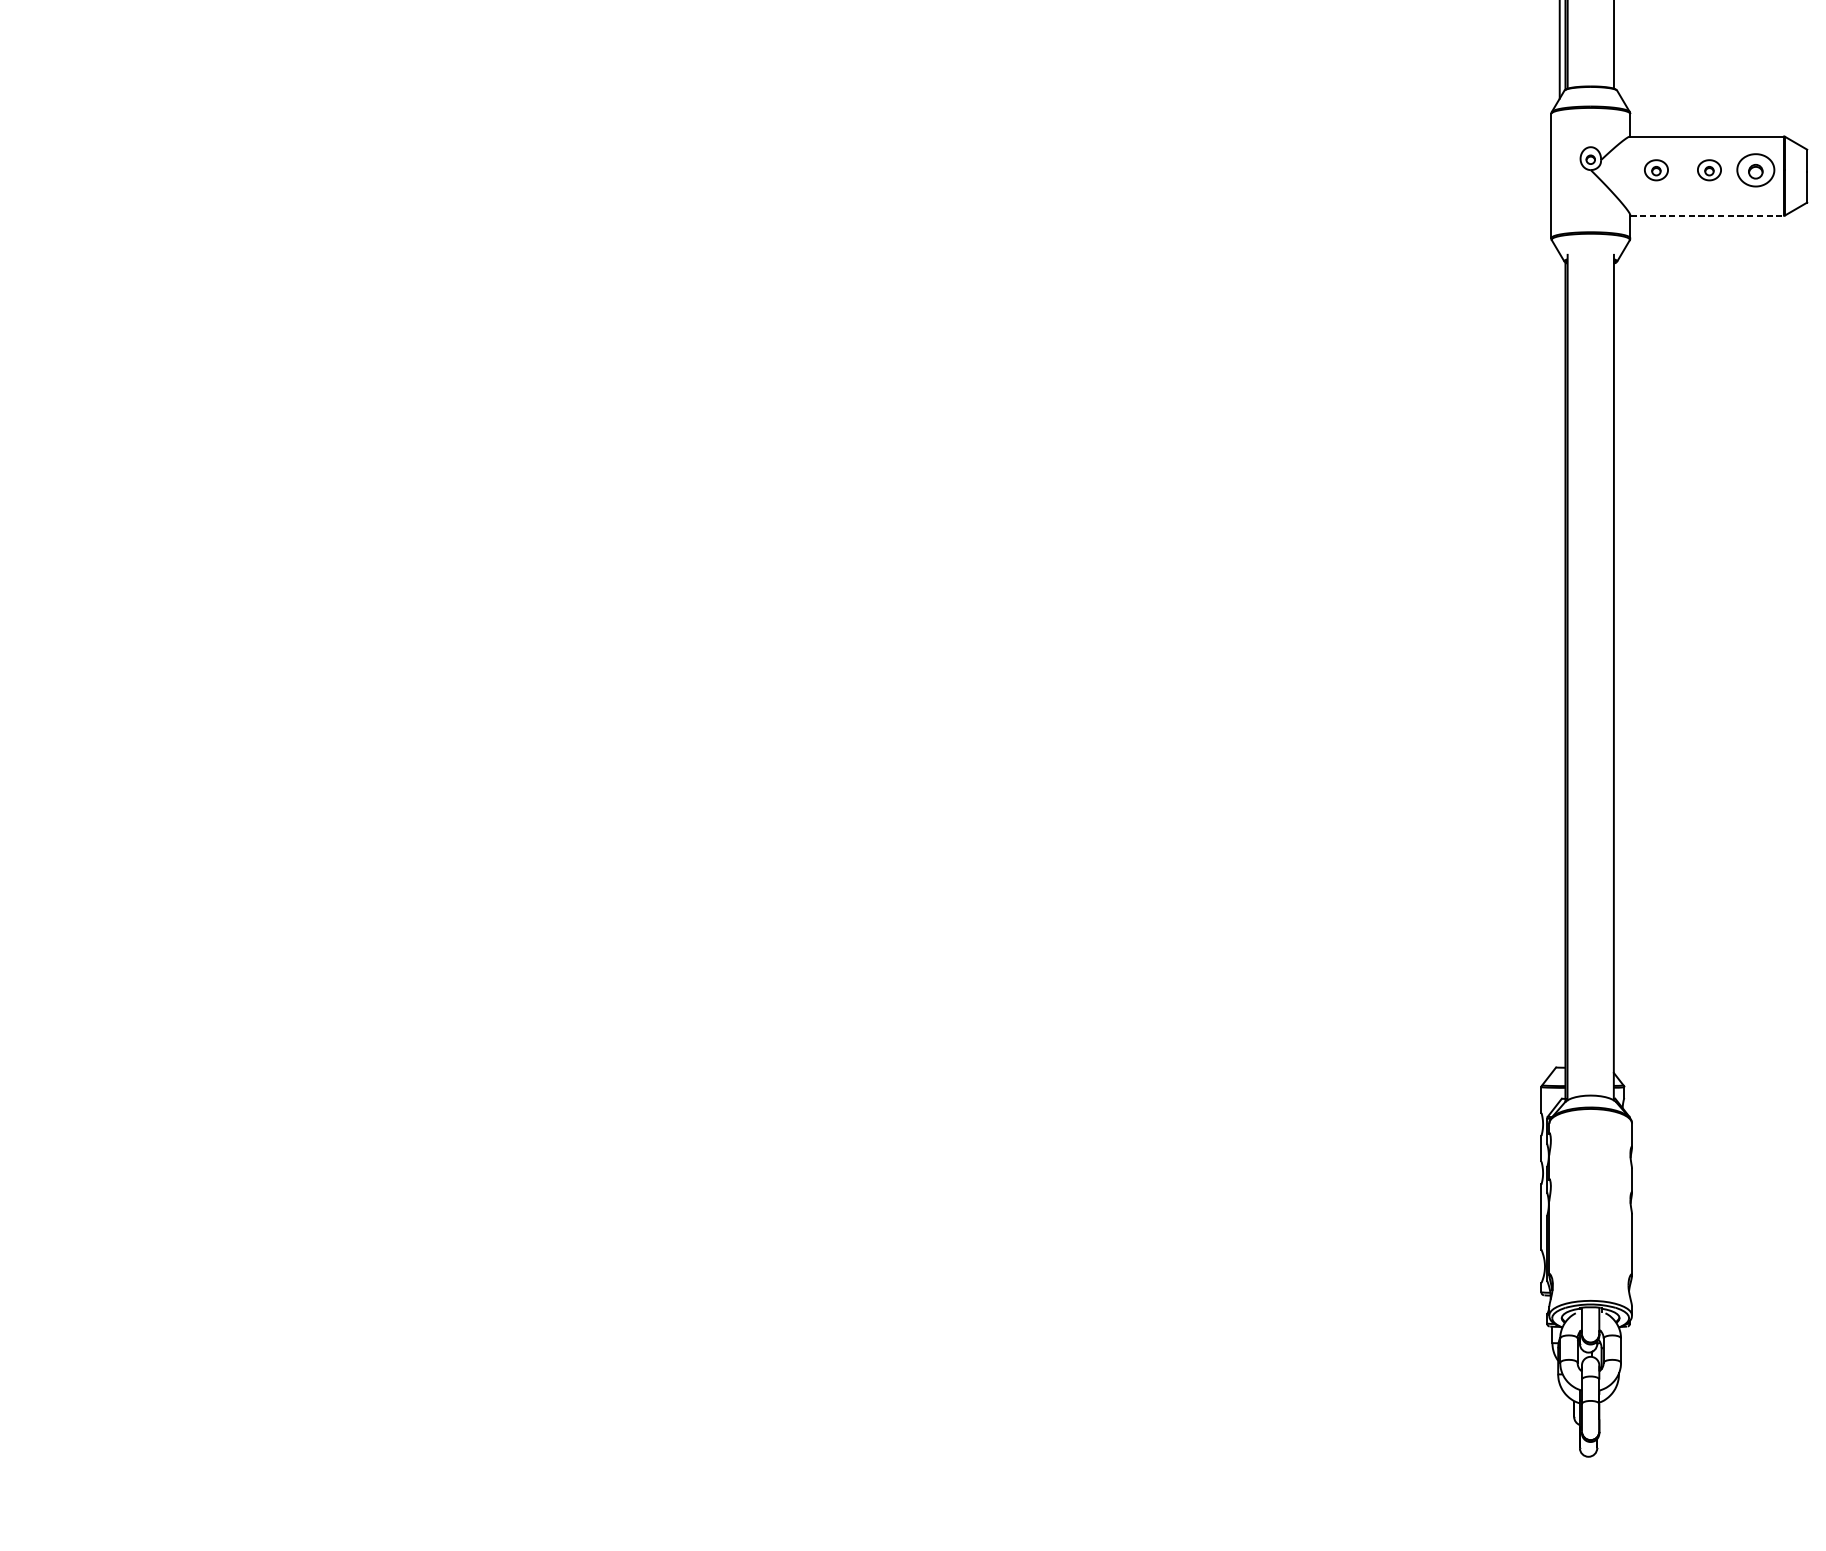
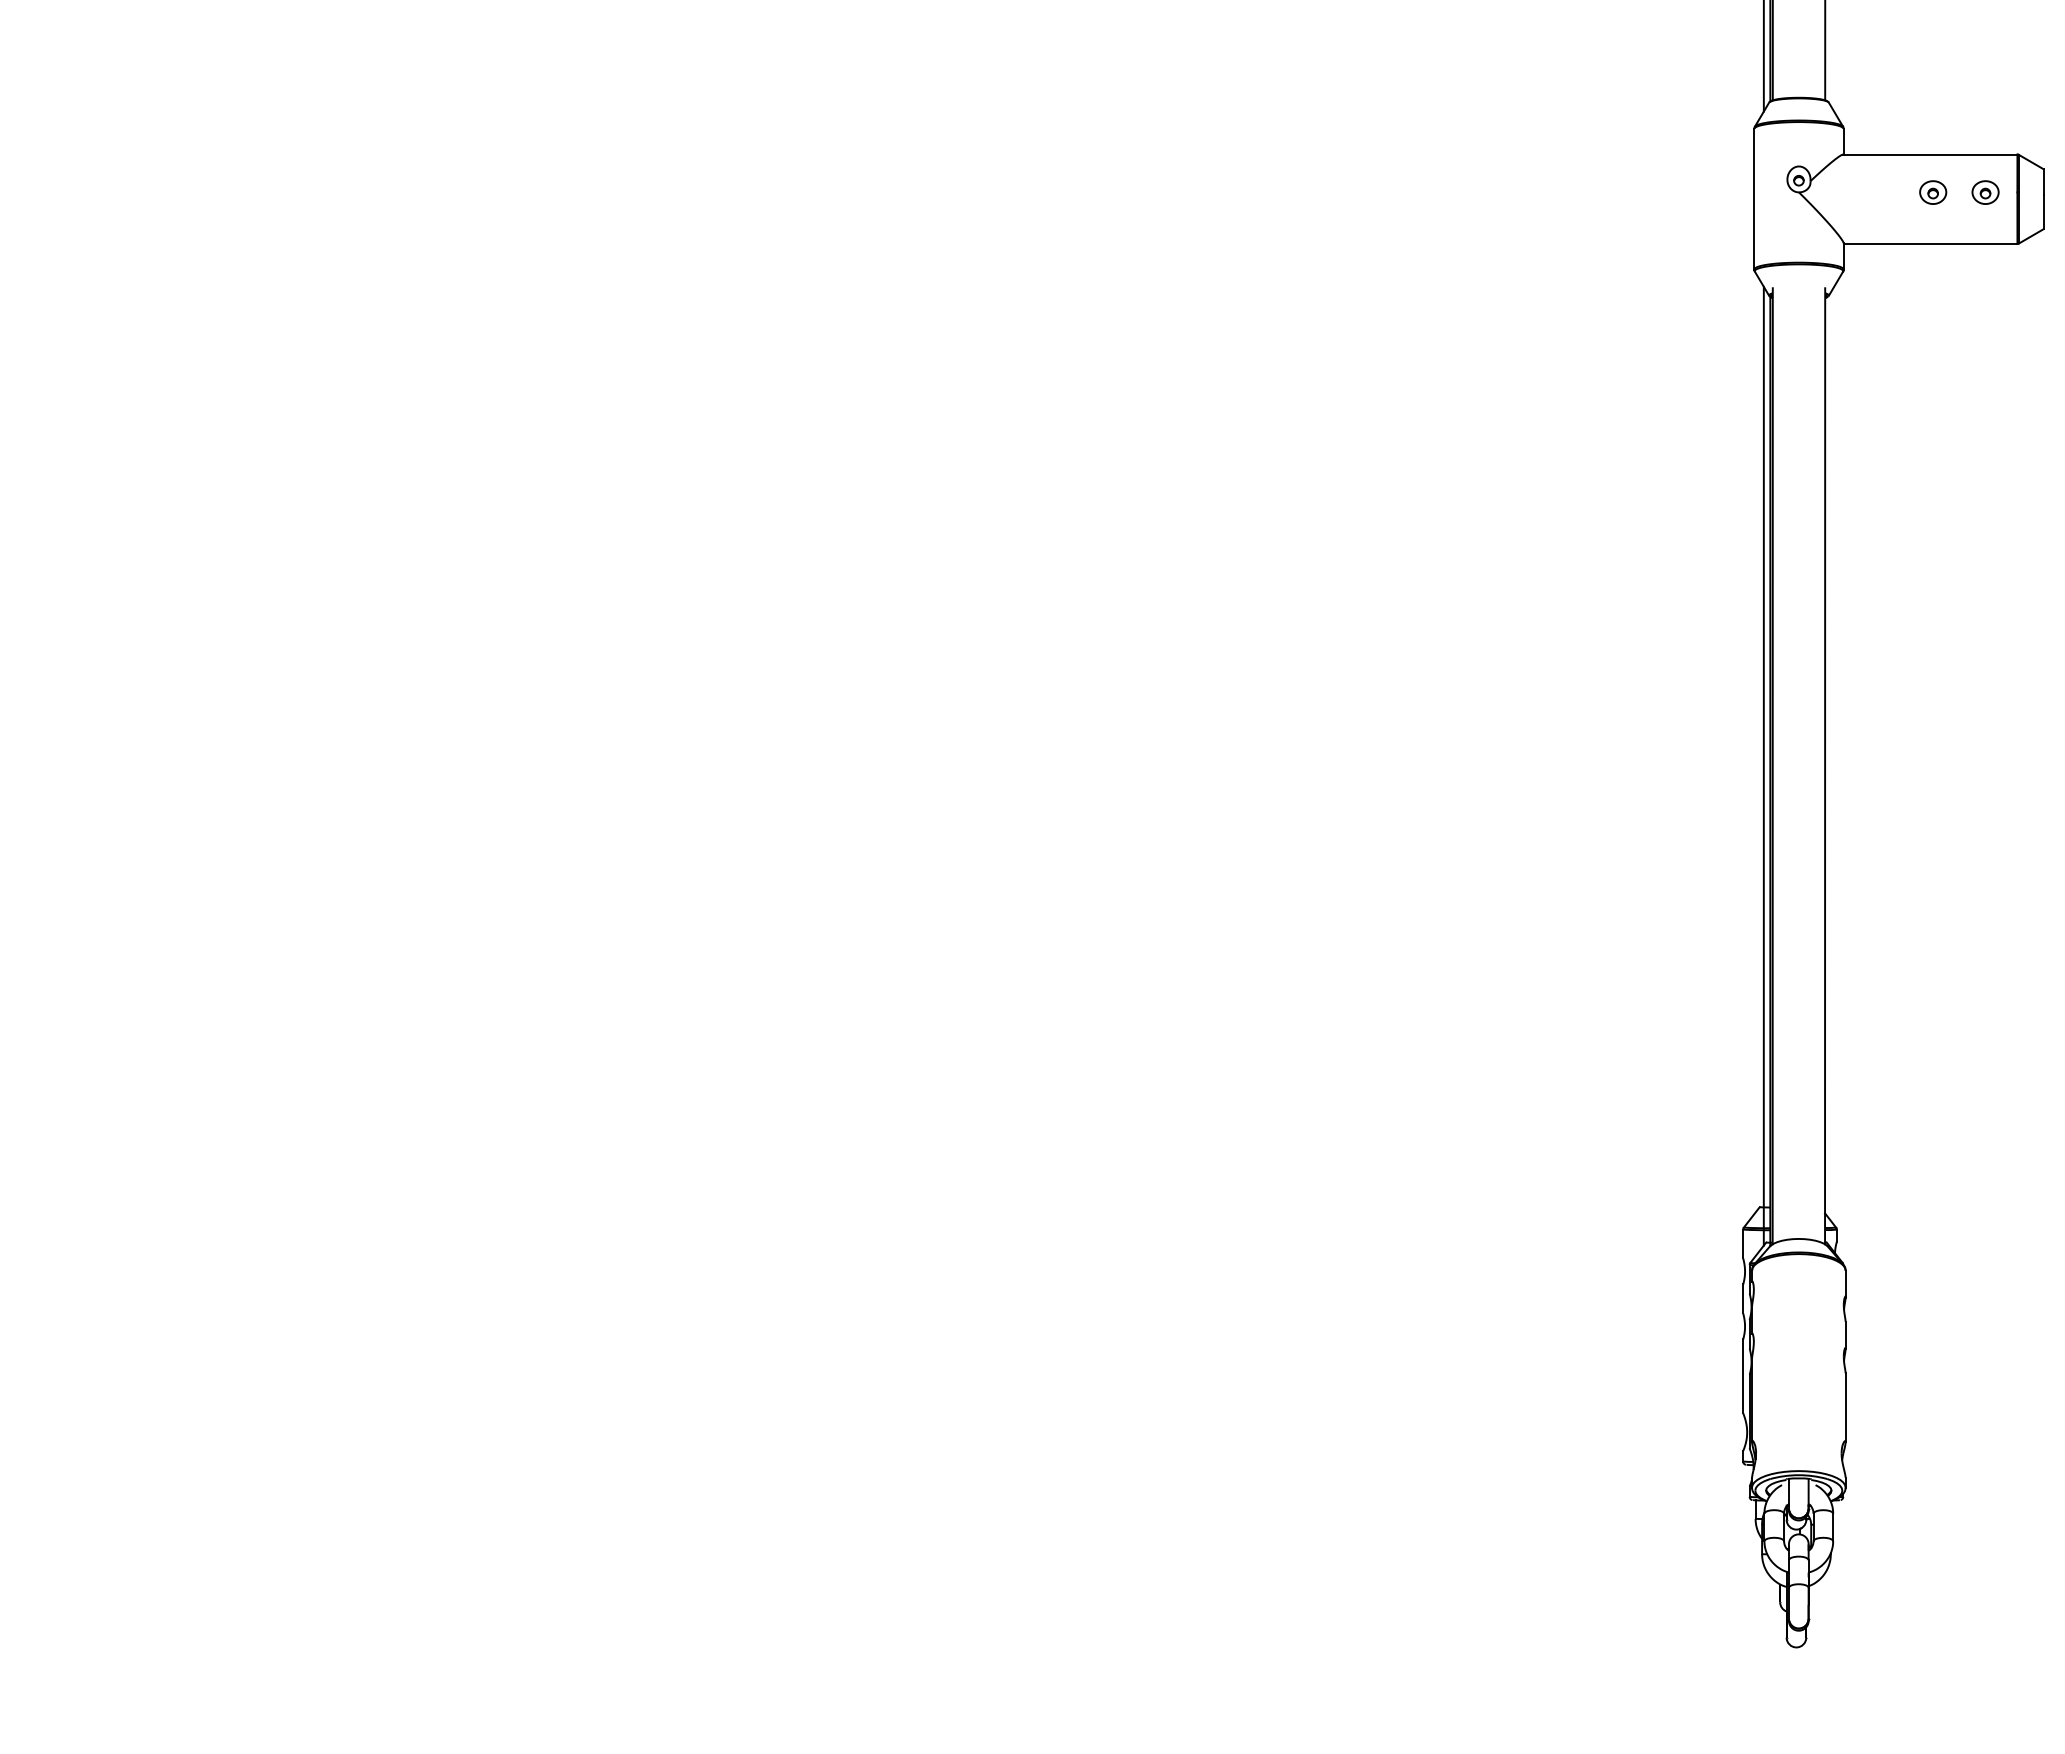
part: (1656, 170) -> (1873, 192), removed
part: (1755, 170) -> (1985, 192), size x0.62
line: (1707, 215) -> (1930, 243), dashed -> solid
line: (1559, 676) -> (1763, 765), added

